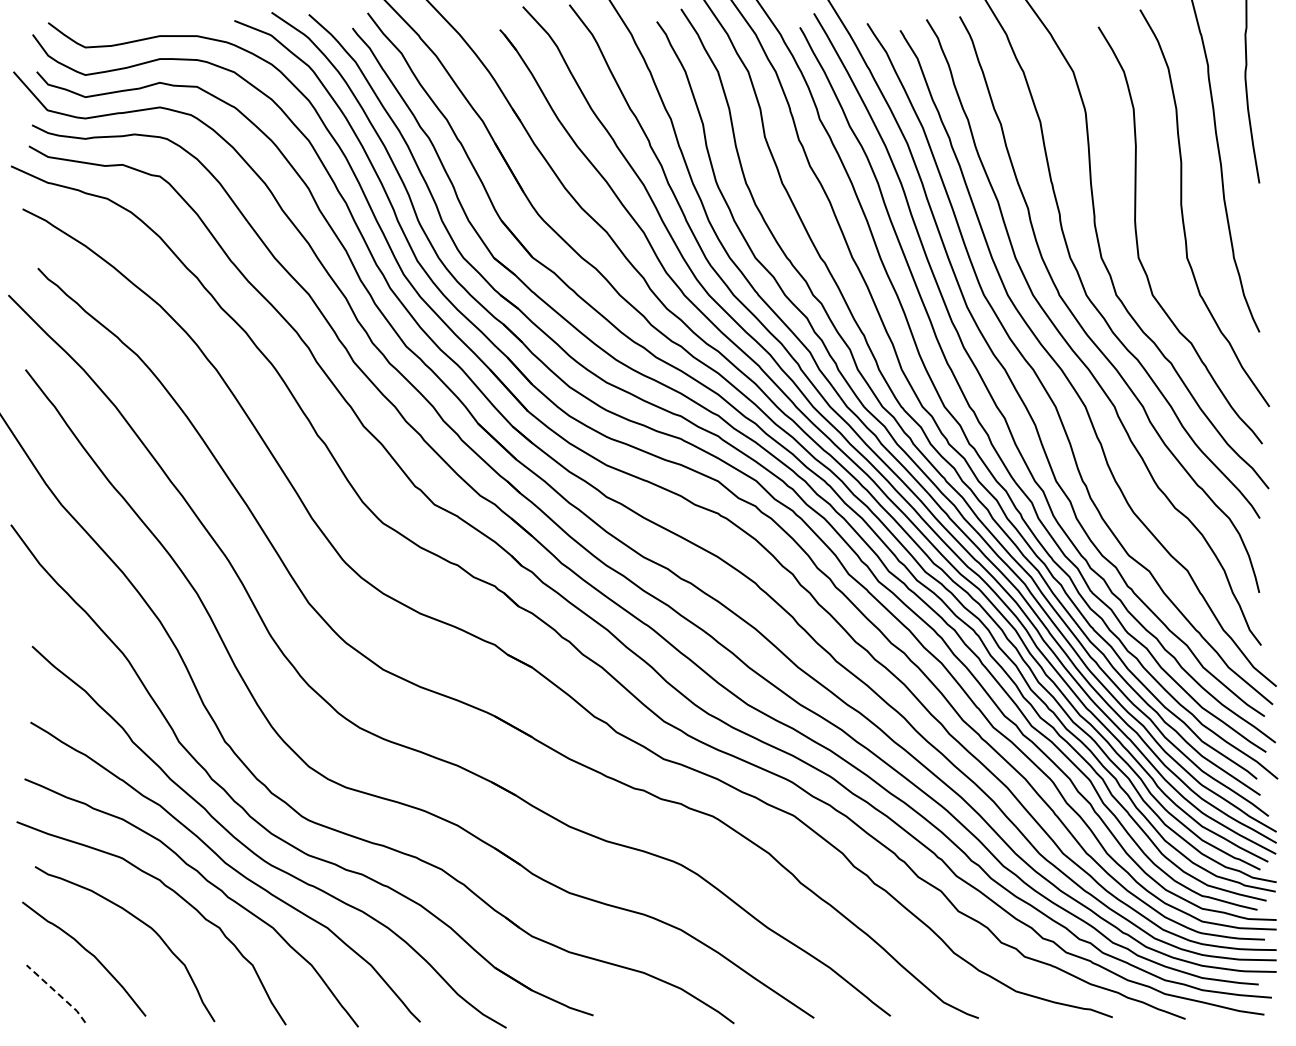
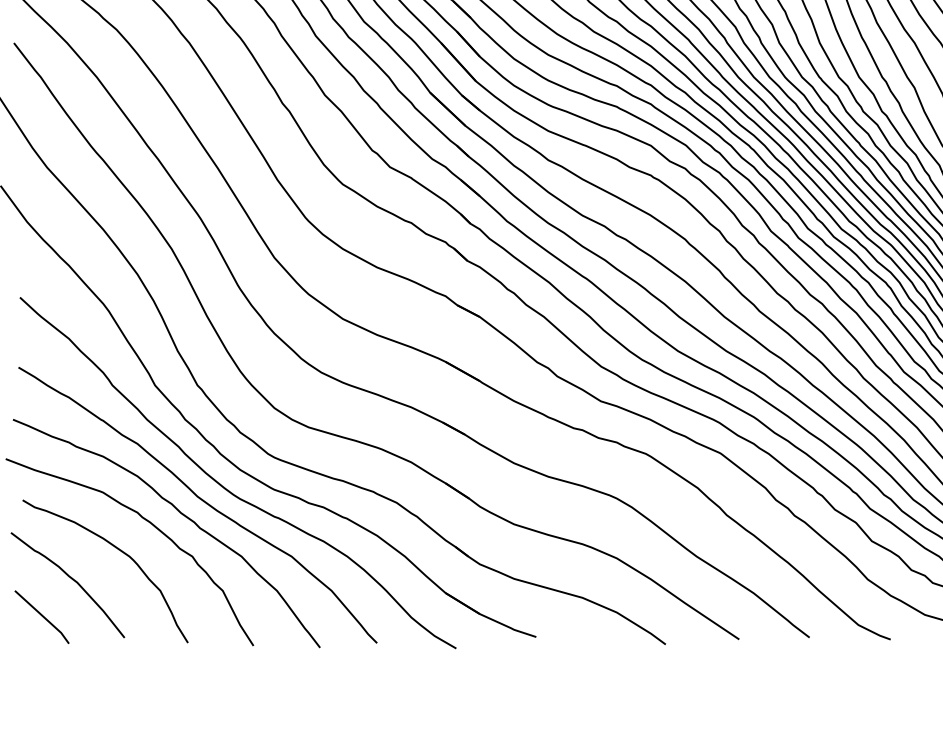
line: (57, 993) -> (43, 616), dashed -> solid

